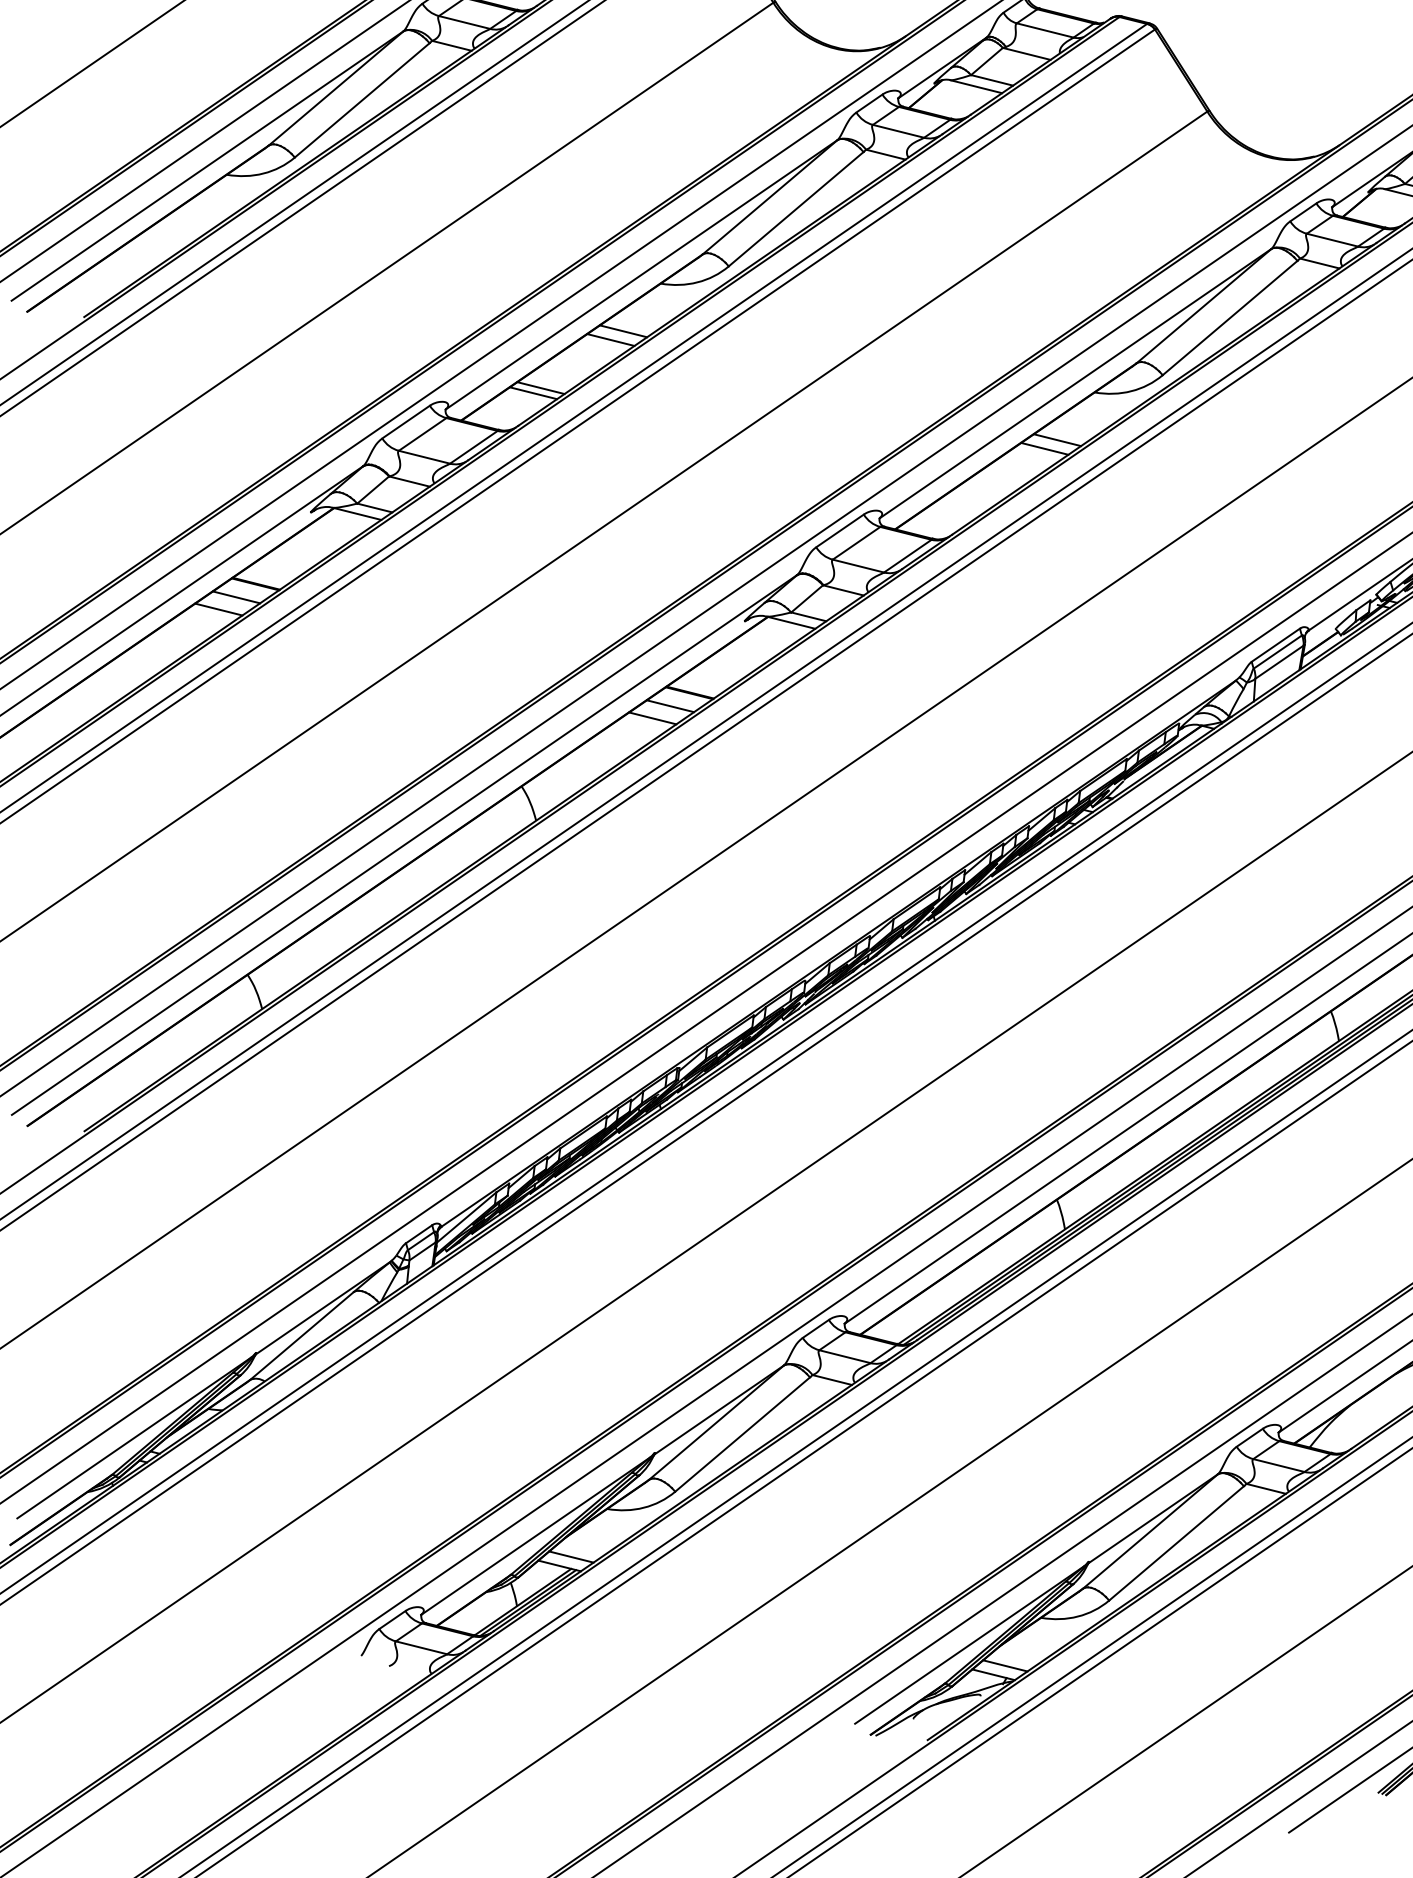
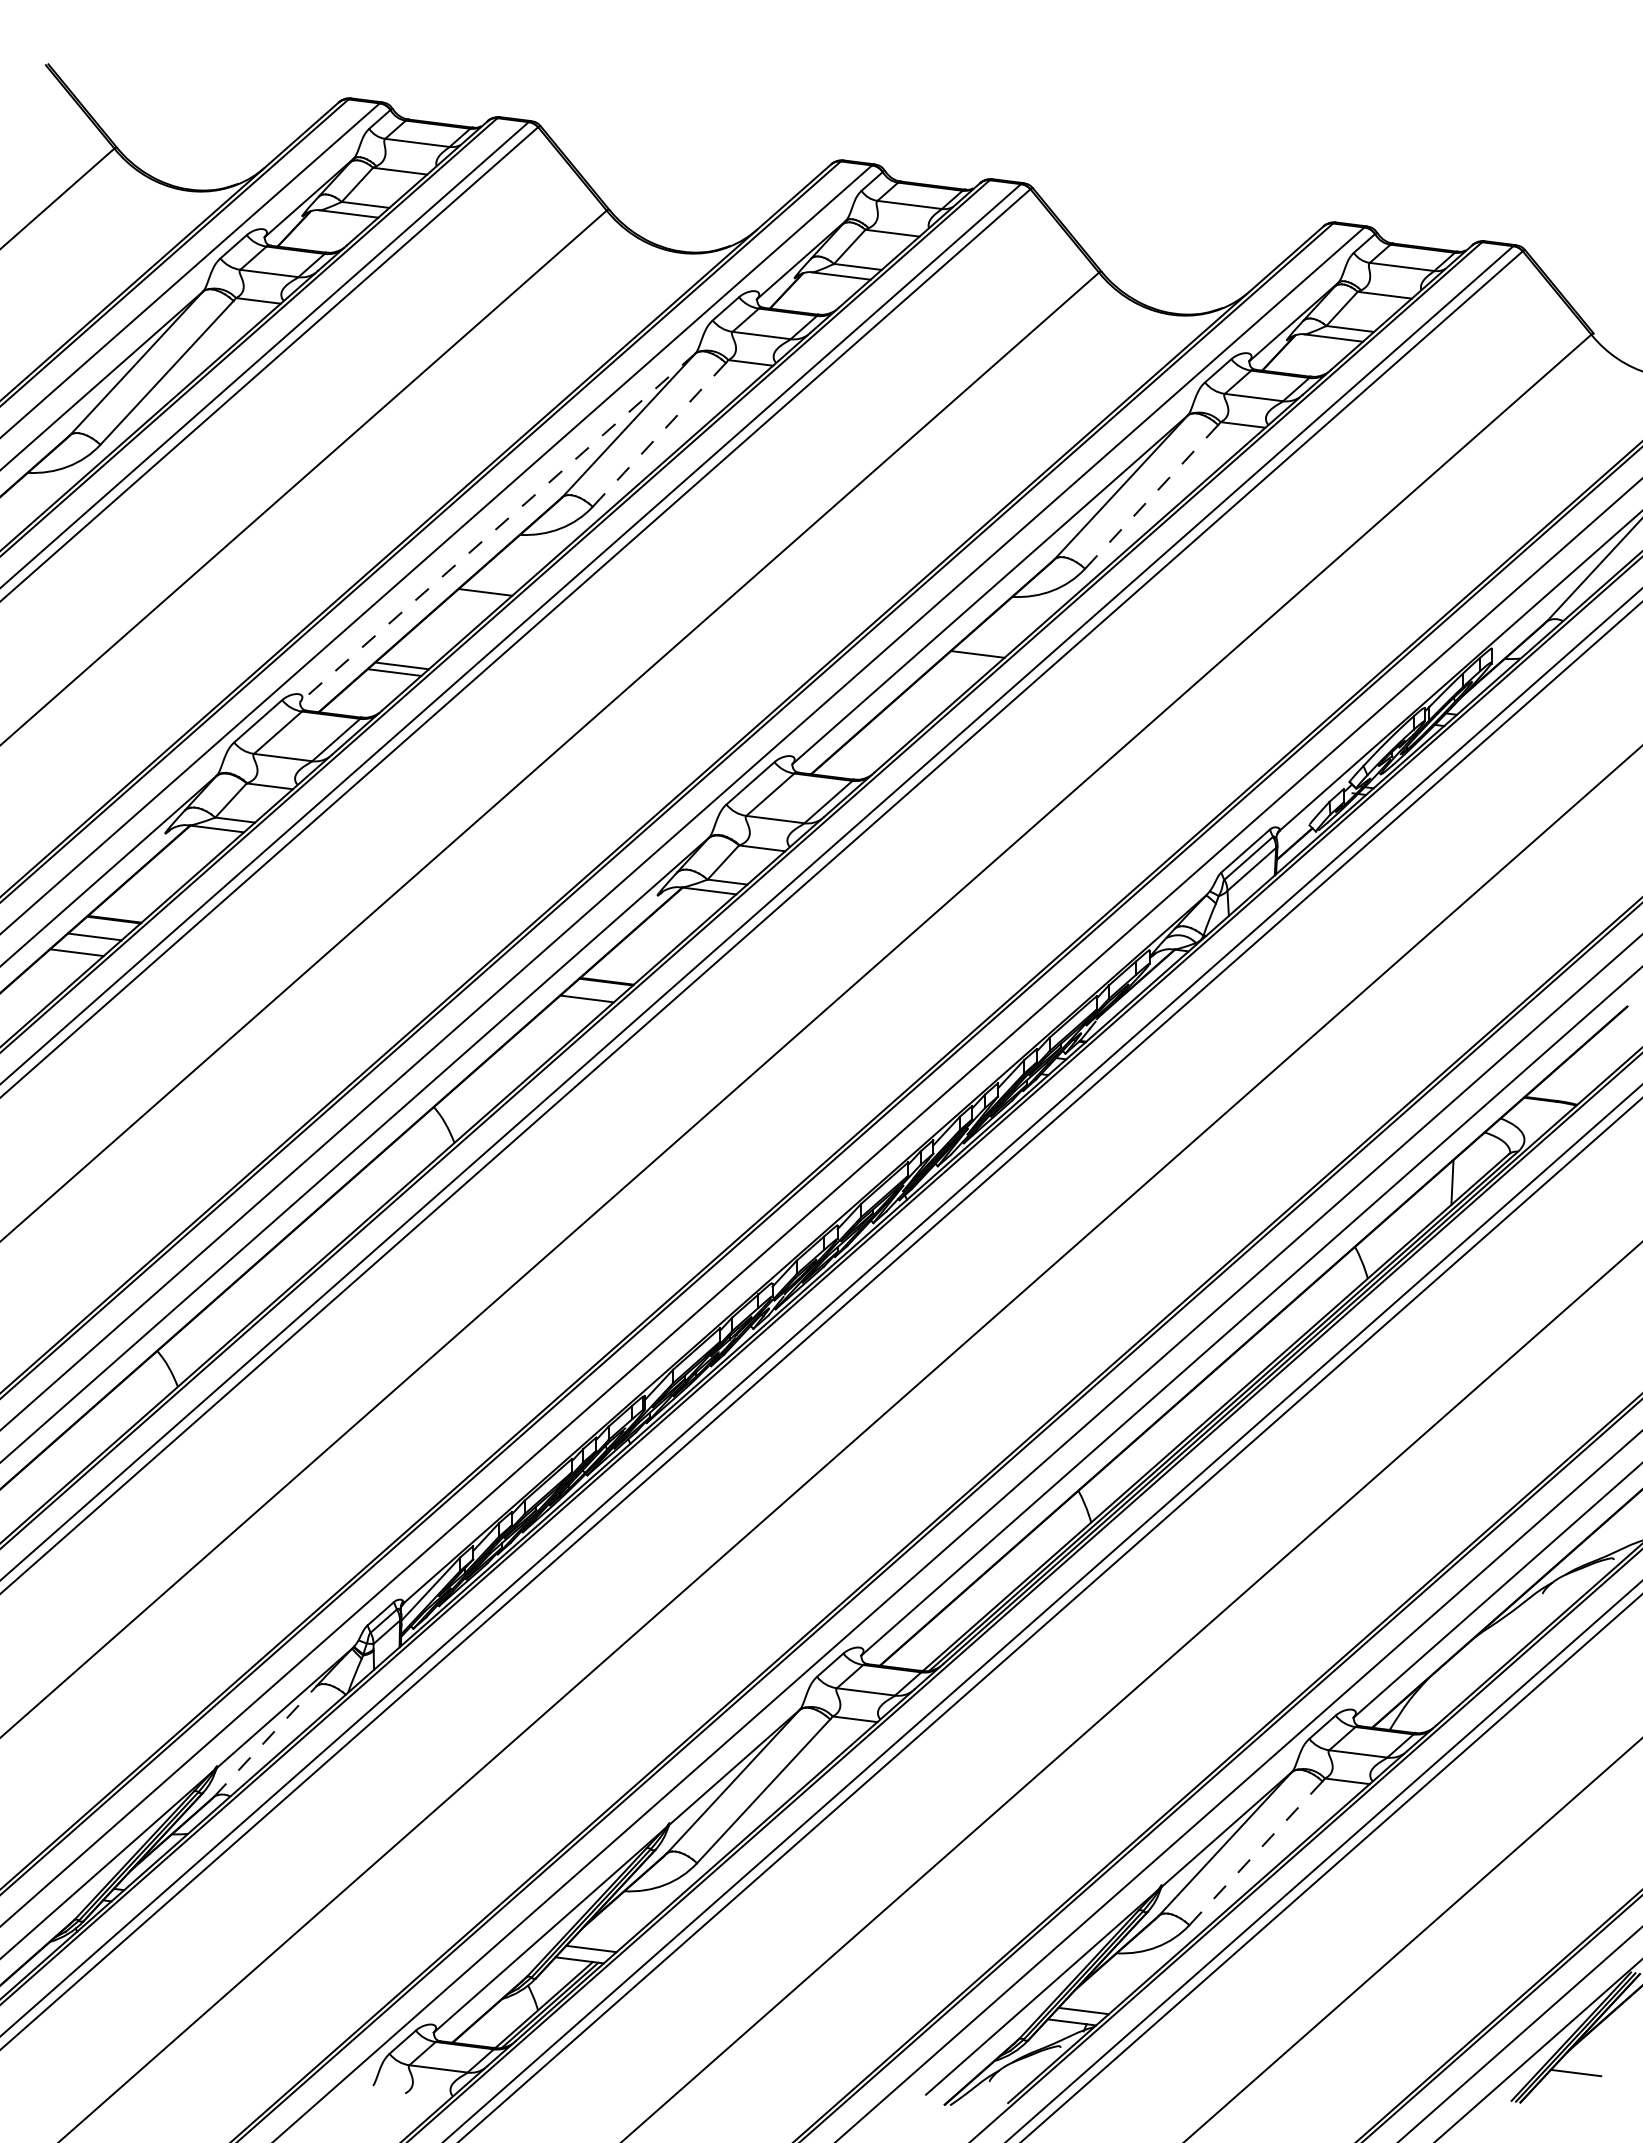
line: (796, 208) -> (659, 434), solid -> dashed
line: (641, 274) -> (497, 527), solid -> dashed
line: (1230, 317) -> (1151, 496), solid -> dashed
line: (610, 339) -> (472, 603), removed
line: (1044, 448) -> (964, 665), removed
line: (652, 718) -> (569, 1014), removed
line: (302, 1336) -> (265, 1741), solid -> dashed
line: (1176, 1543) -> (1255, 1853), solid -> dashed

